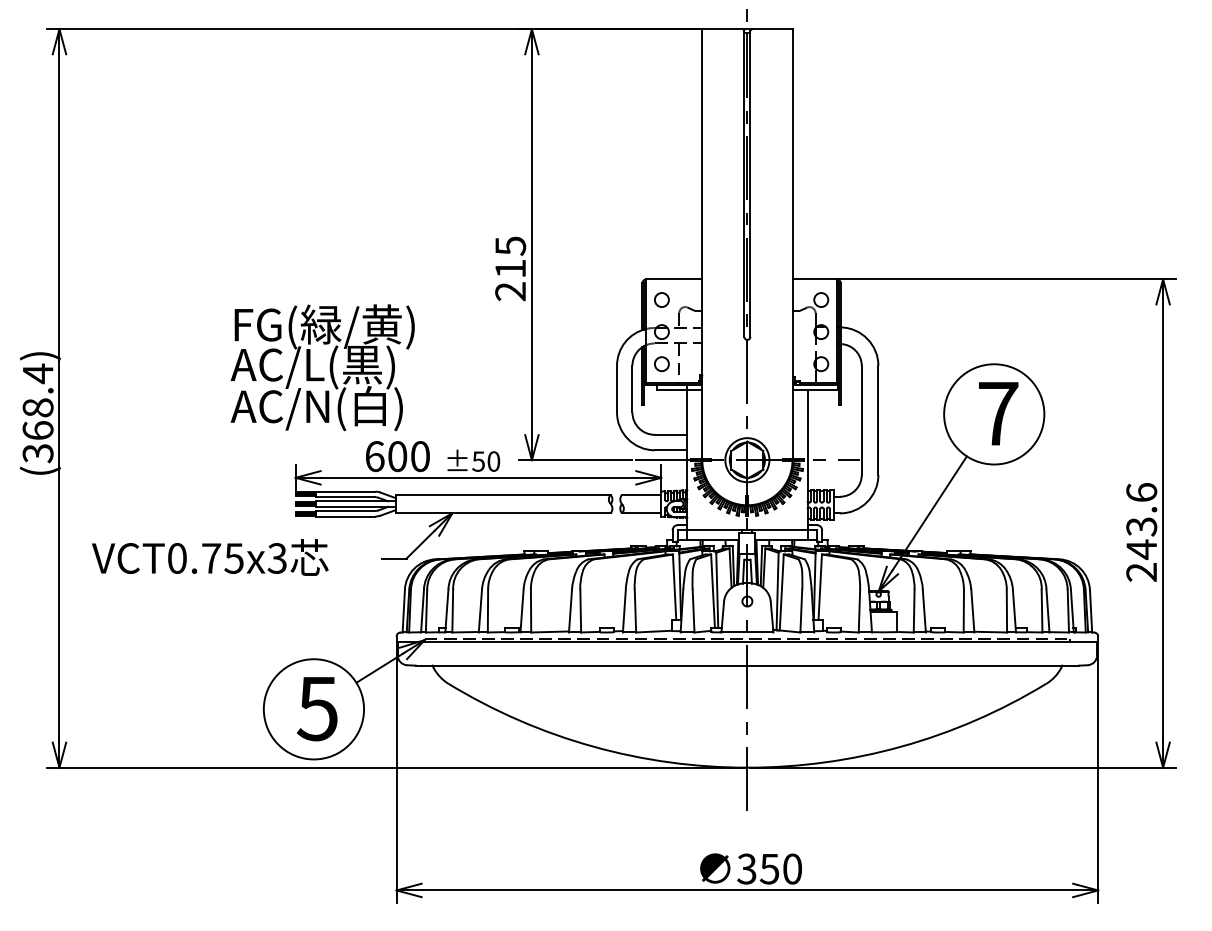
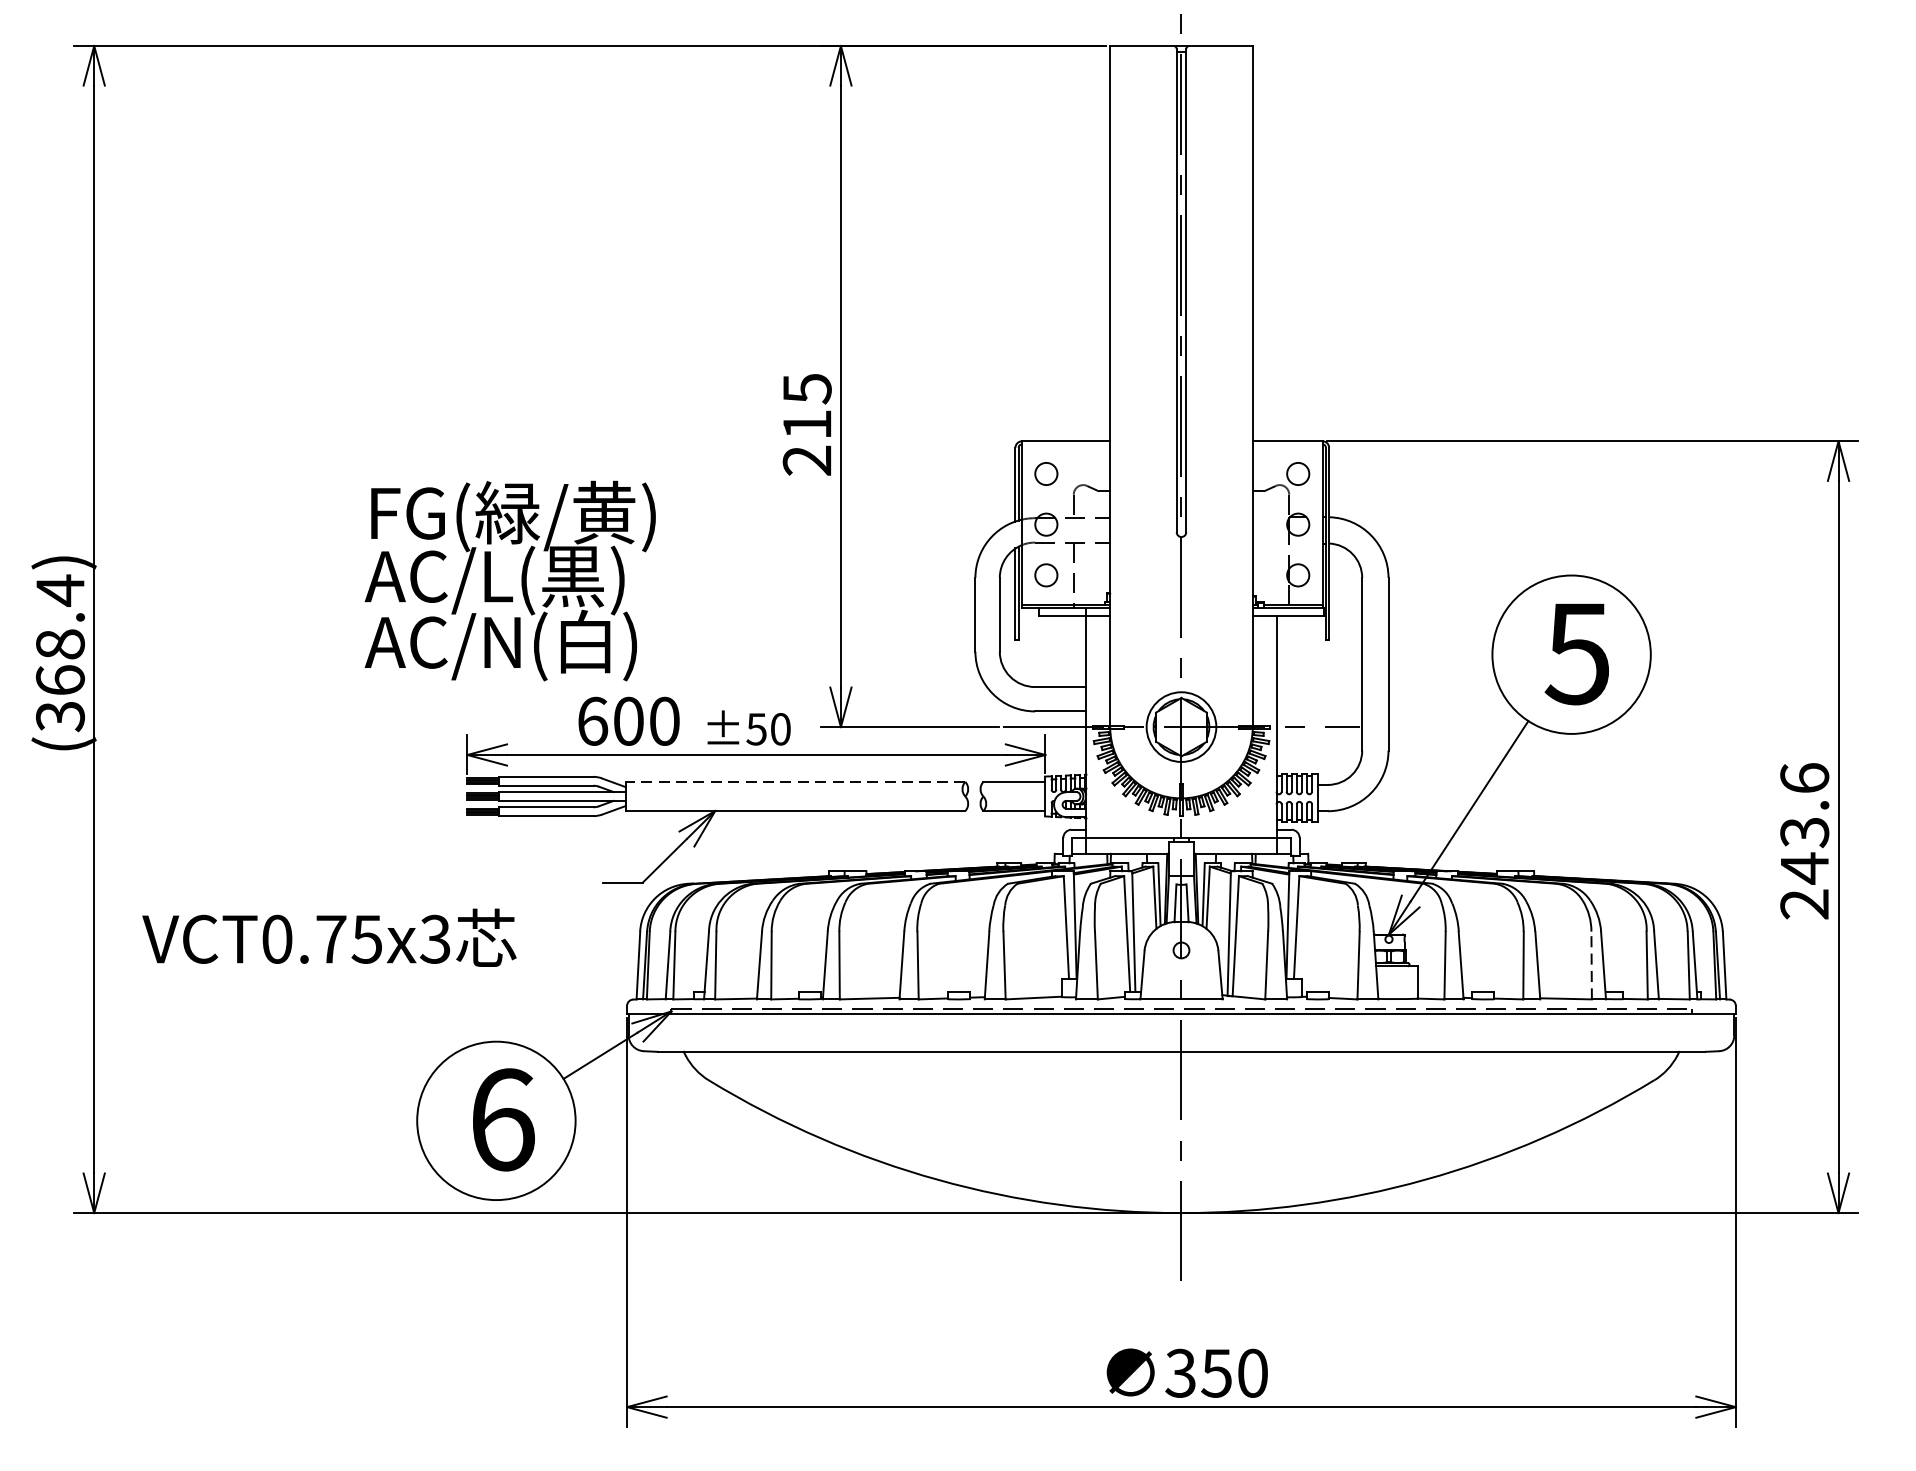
text: (997, 414) -> (1576, 654), 7 -> 5
line: (502, 494) -> (794, 781), solid -> dashed
text: (210, 557) -> (329, 937), moved
line: (1006, 610) -> (1590, 964), solid -> dashed
text: (317, 708) -> (502, 1119), 5 -> 6

